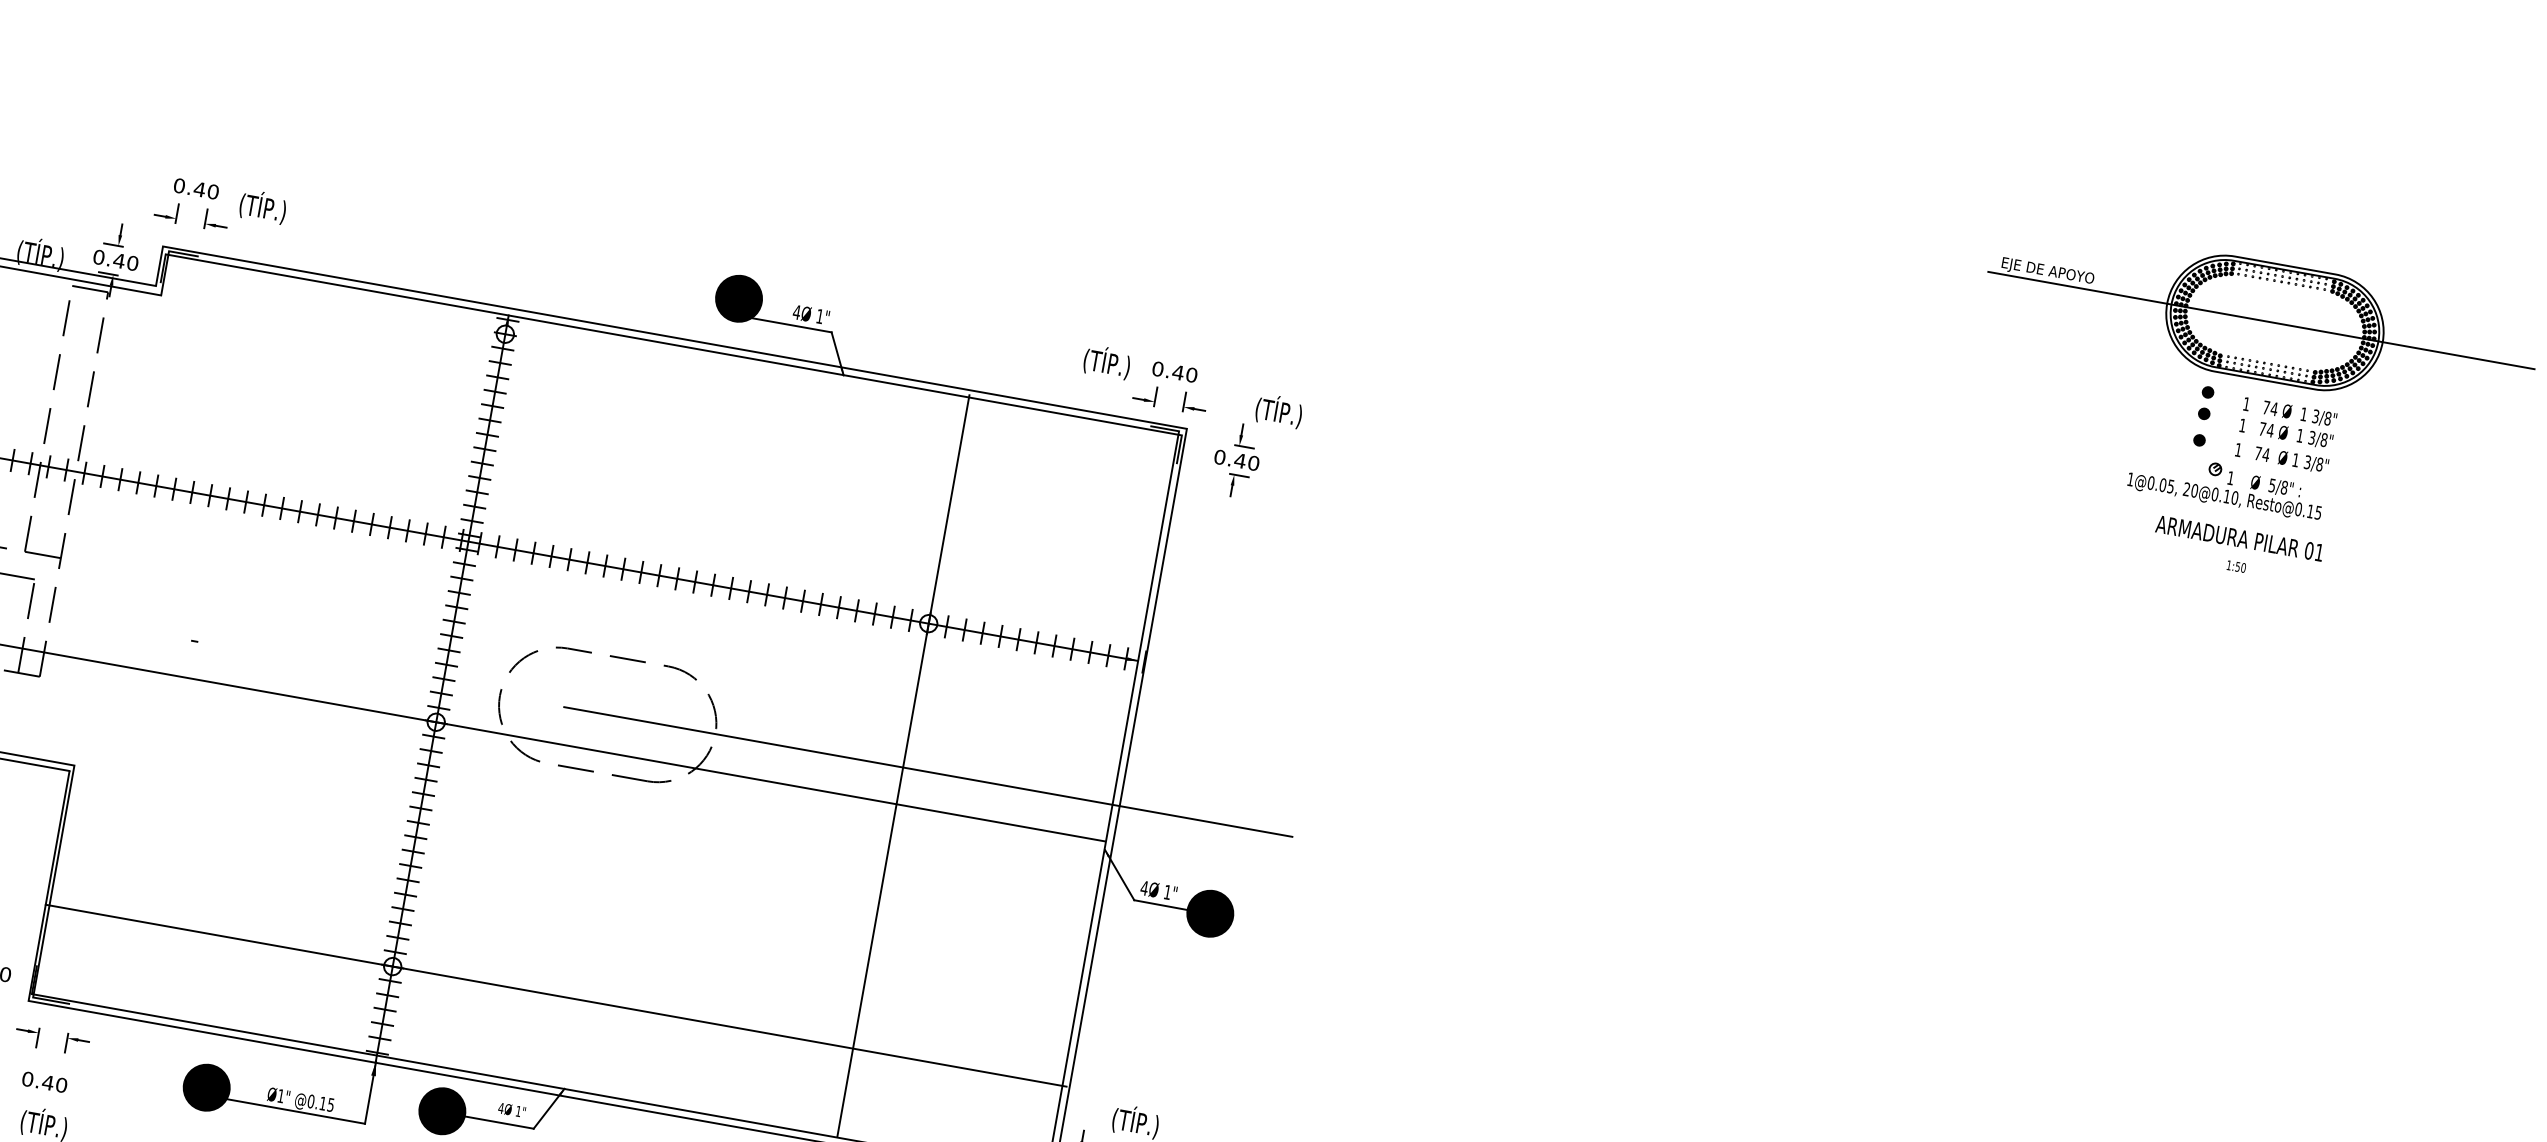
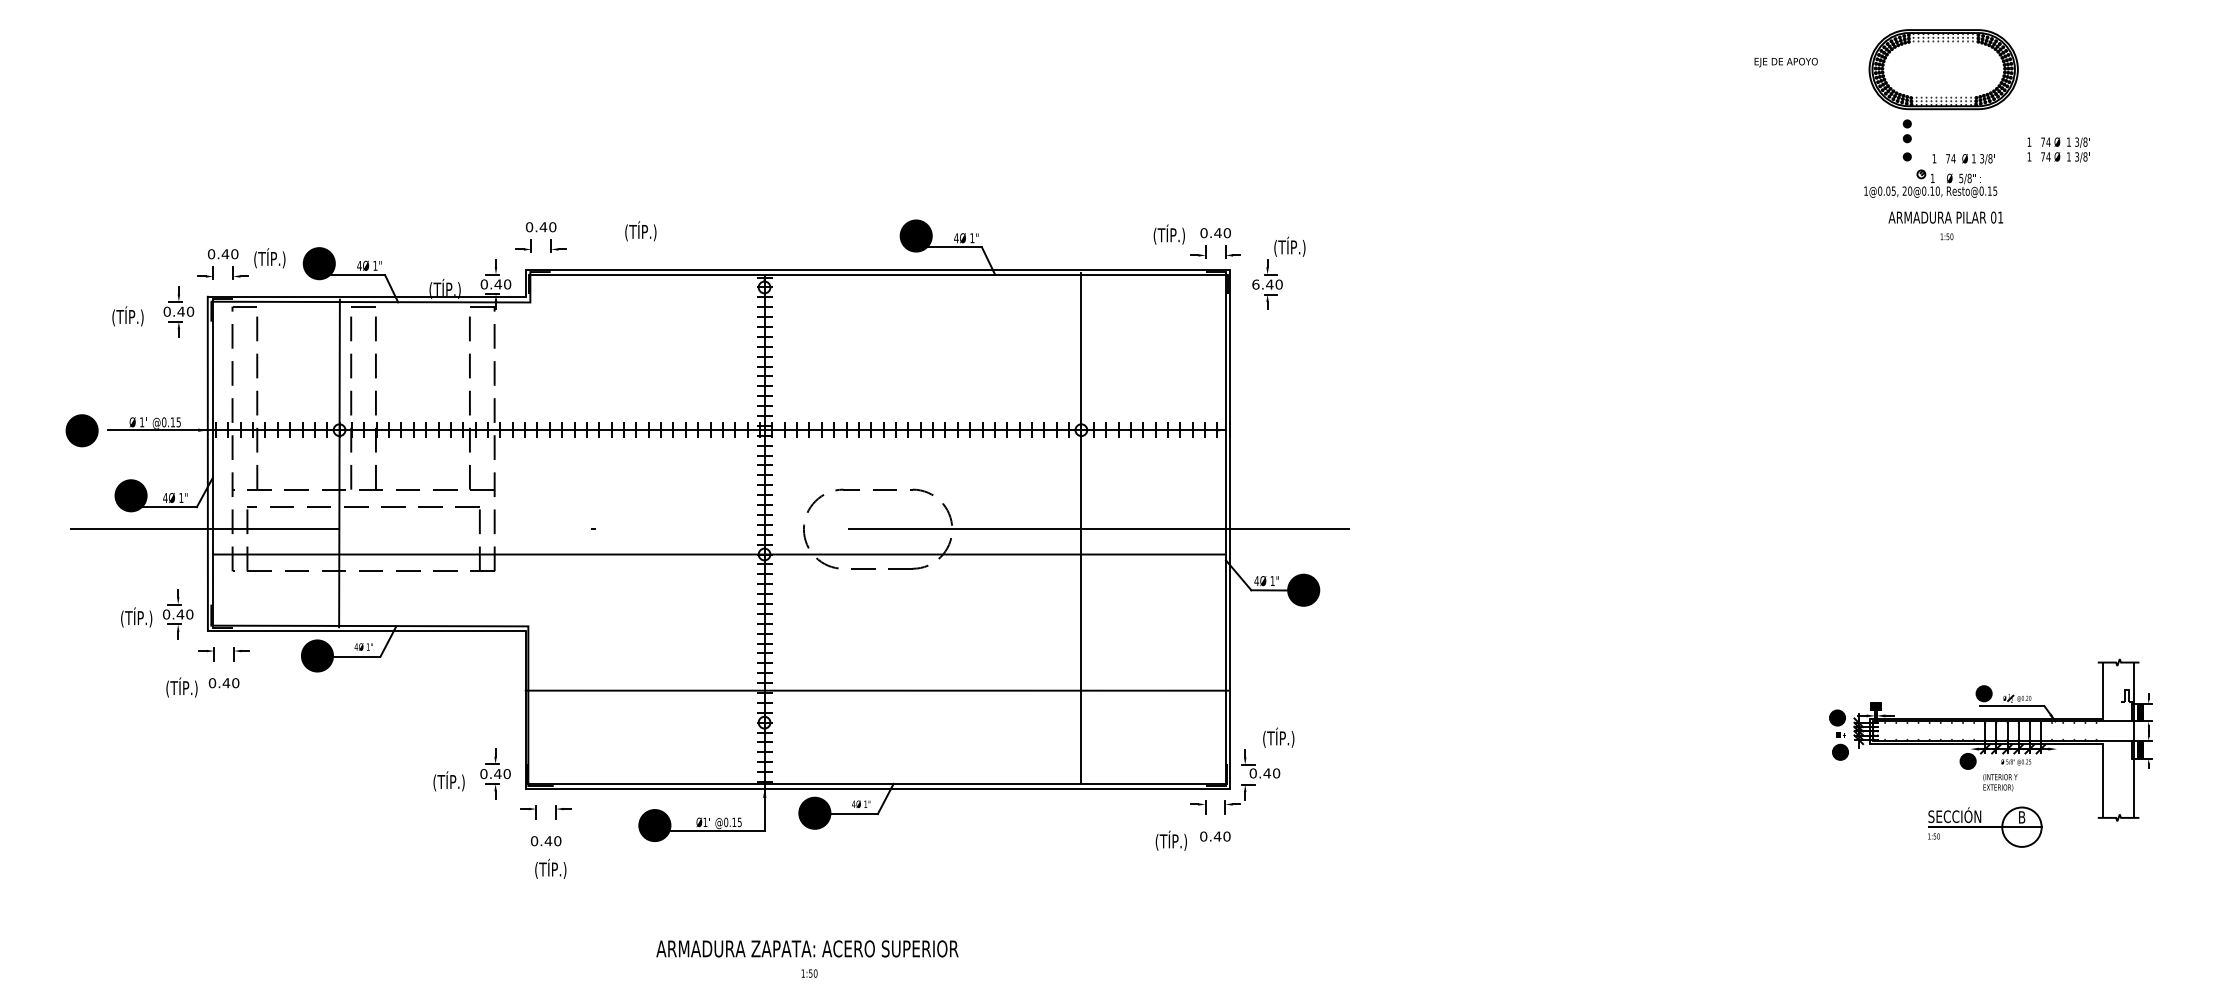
text: (262, 207) -> (640, 231), moved
line: (2261, 320) -> (1934, 69), removed
text: (2286, 422) -> (2058, 149), moved
text: (1219, 457) -> (1255, 284), 0.40 -> 6.40
line: (555, 995) -> (876, 690), moved

